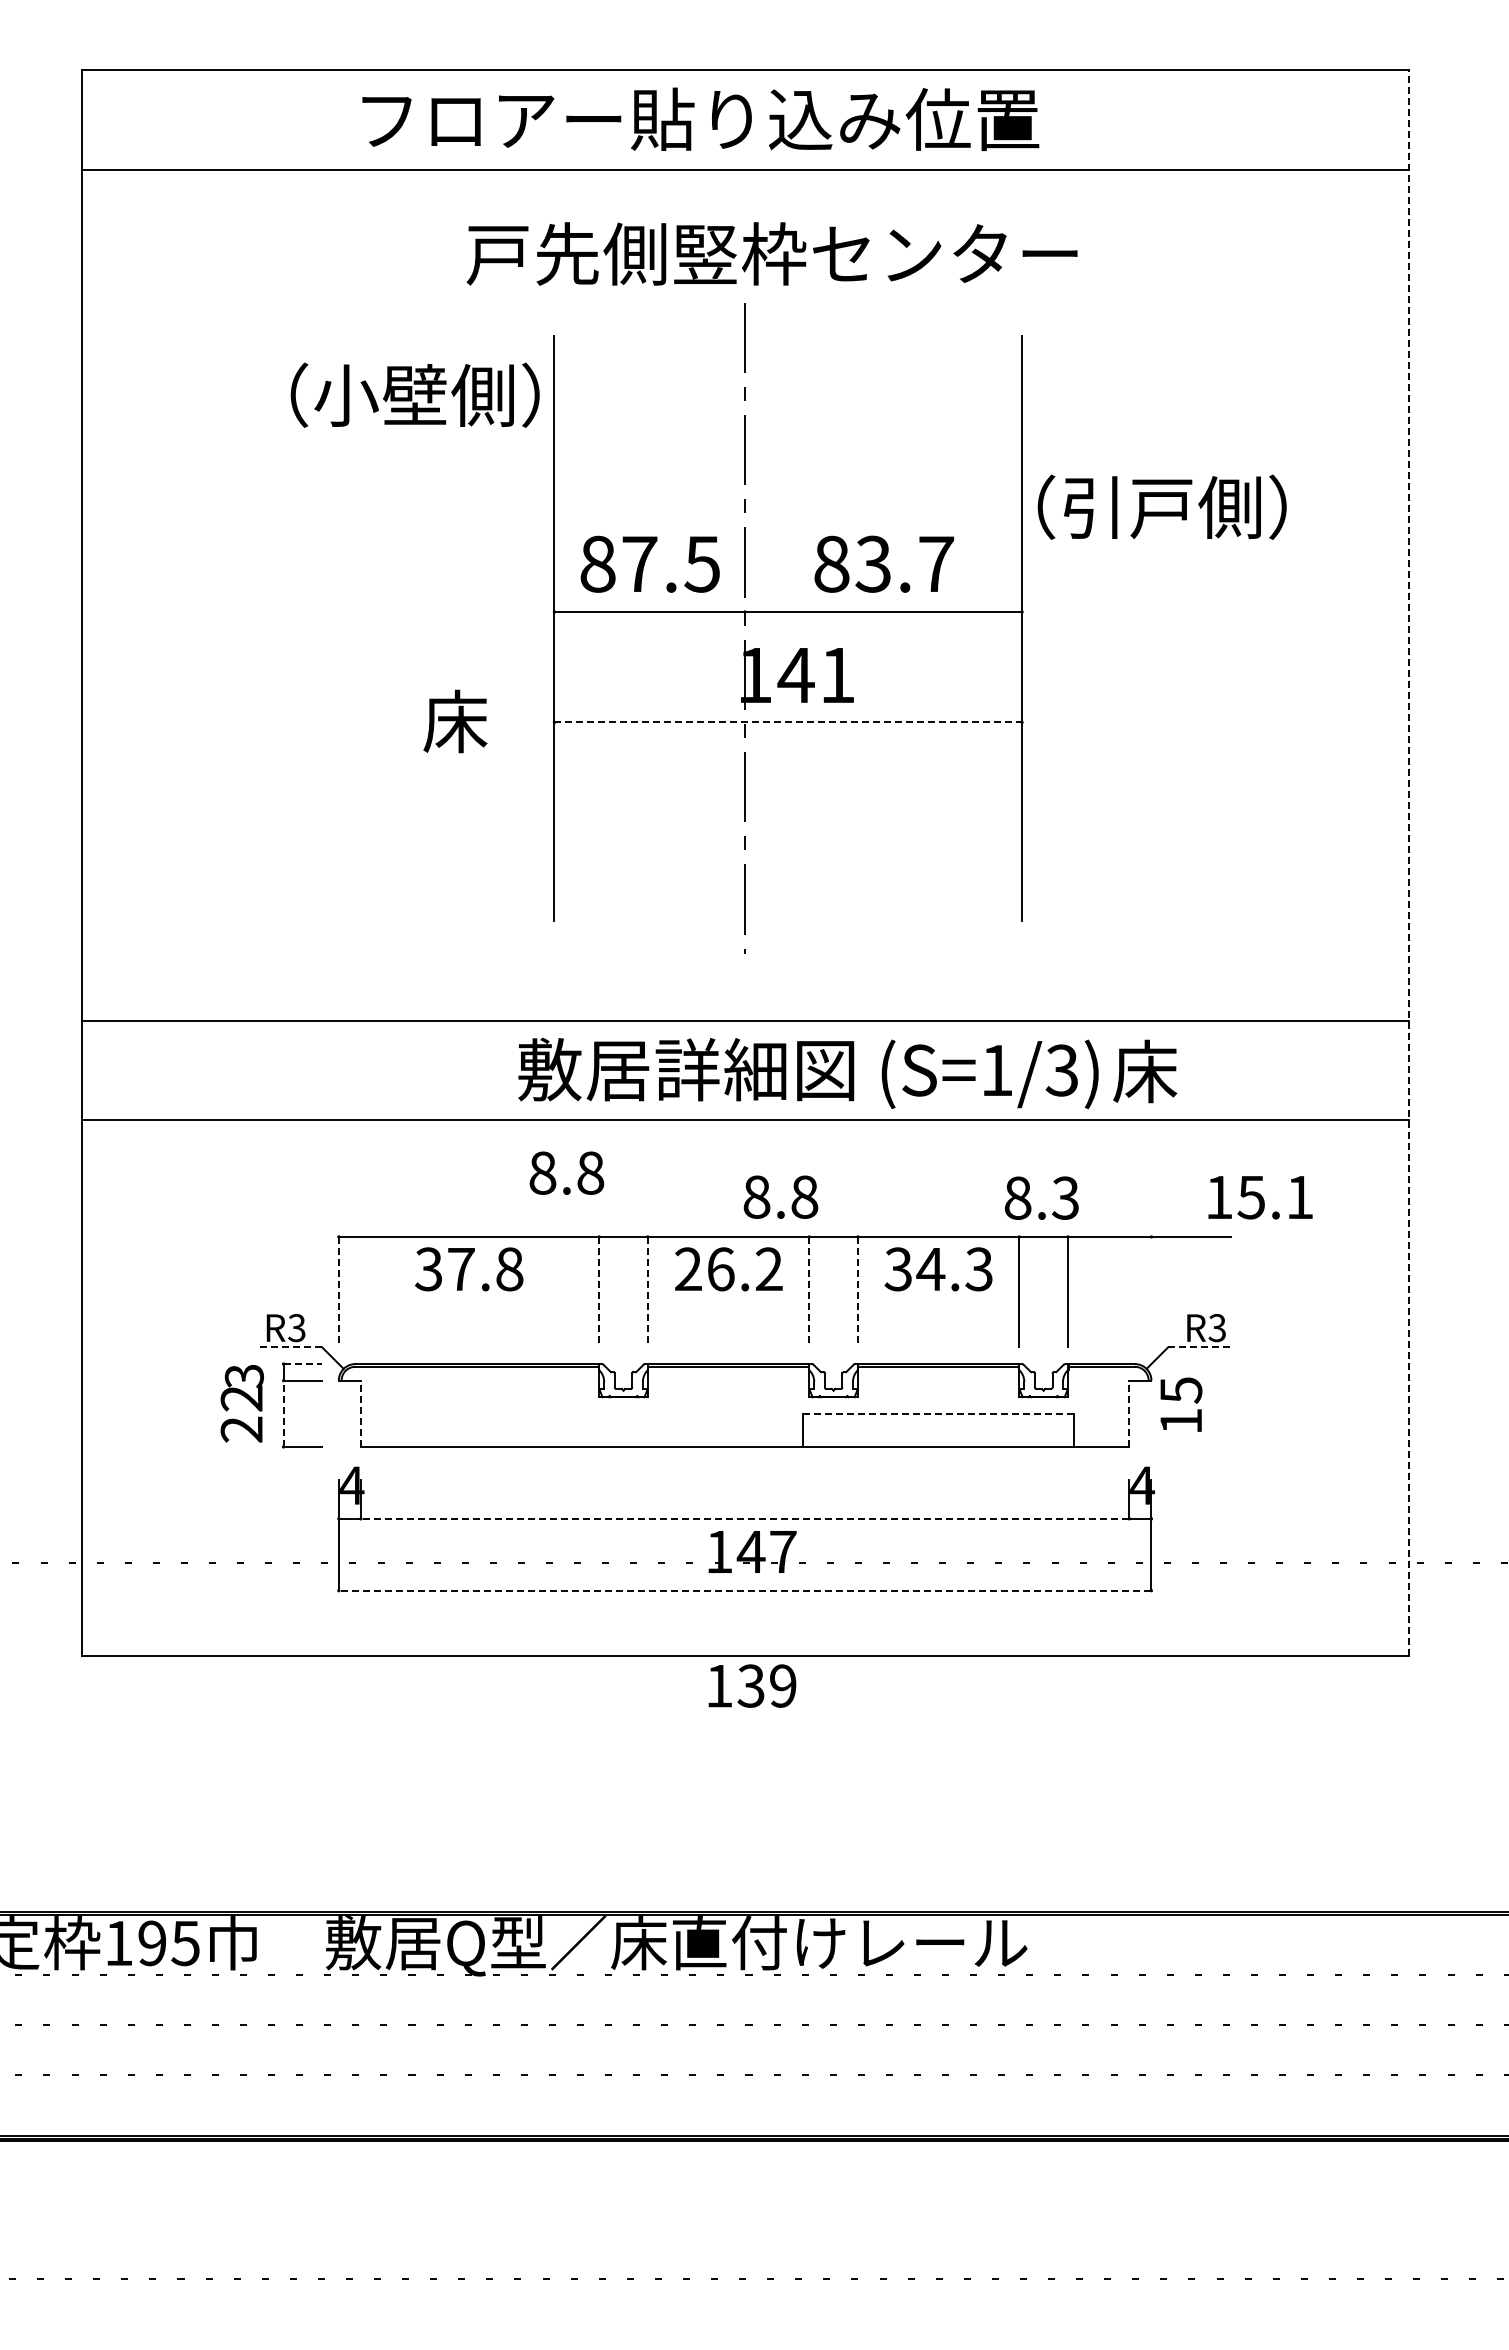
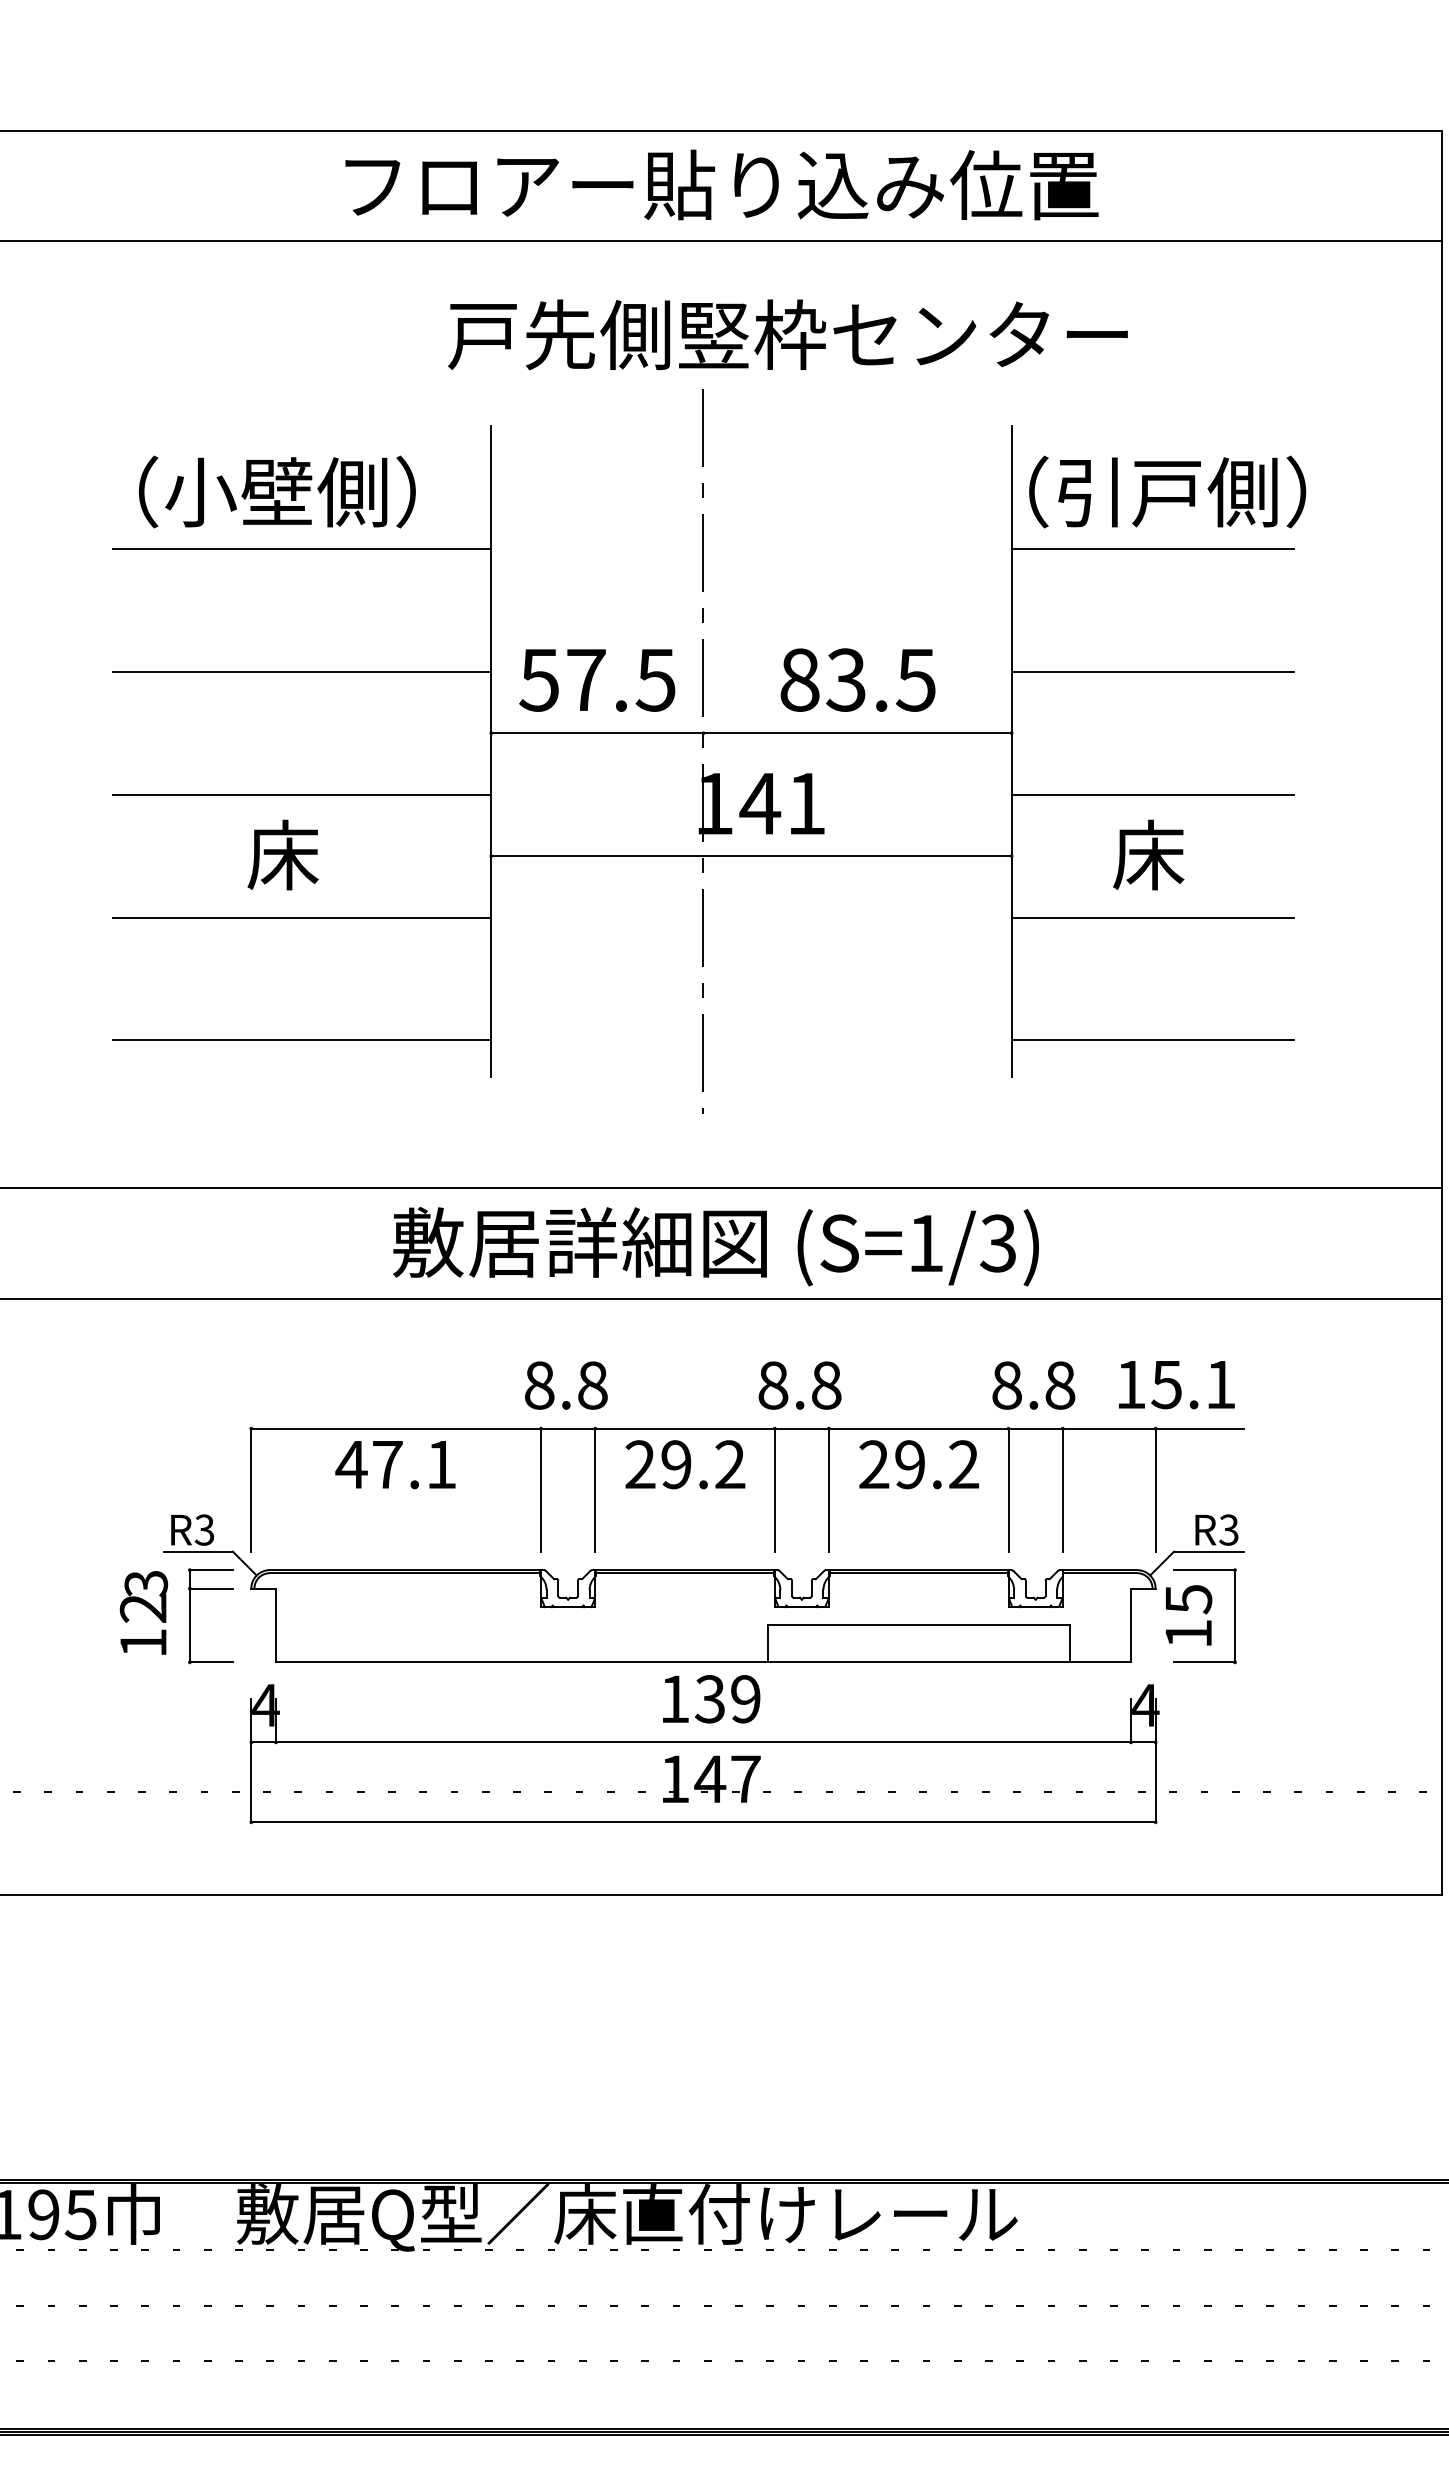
text: (700, 118) -> (721, 184), moved
text: (771, 253) -> (787, 334), moved
text: (414, 394) -> (276, 491), moved
line: (384, 446) -> (302, 549), added
line: (1148, 446) -> (1152, 549), added
text: (1161, 506) -> (1166, 491), moved
line: (384, 556) -> (302, 671), added
line: (1148, 556) -> (1152, 671), added
text: (597, 563) -> (539, 679), 87.5 -> 57.5
text: (936, 564) -> (916, 680), 83.7 -> 83.5
line: (384, 667) -> (302, 794), added
line: (1148, 667) -> (1152, 794), added
text: (455, 721) -> (283, 855), moved
line: (788, 722) -> (751, 856), dashed -> solid
line: (384, 777) -> (302, 917), added
line: (1148, 777) -> (1152, 917), added
line: (1408, 863) -> (1441, 1013), dashed -> solid
line: (384, 888) -> (302, 1040), added
line: (1148, 888) -> (1152, 1040), added
text: (1145, 1071) -> (1148, 855), moved
text: (808, 1073) -> (716, 1246), moved
text: (566, 1172) -> (565, 1384), moved
text: (780, 1196) -> (799, 1384), moved
text: (1065, 1197) -> (1059, 1384), 8.3 -> 8.8
text: (1260, 1197) -> (1176, 1384), moved
text: (468, 1269) -> (395, 1464), 37.8 -> 47.1
text: (720, 1269) -> (676, 1464), 26.2 -> 29.2
text: (938, 1269) -> (918, 1464), 34.3 -> 29.2
line: (1151, 1291) -> (1155, 1489), added
line: (338, 1292) -> (250, 1490), dashed -> solid
line: (599, 1292) -> (541, 1490), dashed -> solid
line: (647, 1292) -> (594, 1490), dashed -> solid
line: (809, 1292) -> (775, 1490), dashed -> solid
line: (857, 1292) -> (828, 1490), dashed -> solid
line: (291, 1347) -> (198, 1551), dashed -> solid
line: (1199, 1347) -> (1209, 1551), dashed -> solid
line: (303, 1364) -> (212, 1570), dashed -> solid
part: (1222, 1405) -> (1234, 1616), added
line: (283, 1413) -> (189, 1625), dashed -> solid
line: (360, 1413) -> (275, 1625), dashed -> solid
line: (939, 1413) -> (919, 1625), dashed -> solid
line: (1129, 1413) -> (1131, 1625), dashed -> solid
text: (241, 1429) -> (143, 1642), 22 -> 12
line: (744, 1518) -> (702, 1741), dashed -> solid
line: (744, 1590) -> (702, 1822), dashed -> solid
text: (752, 1685) -> (711, 1698), moved

